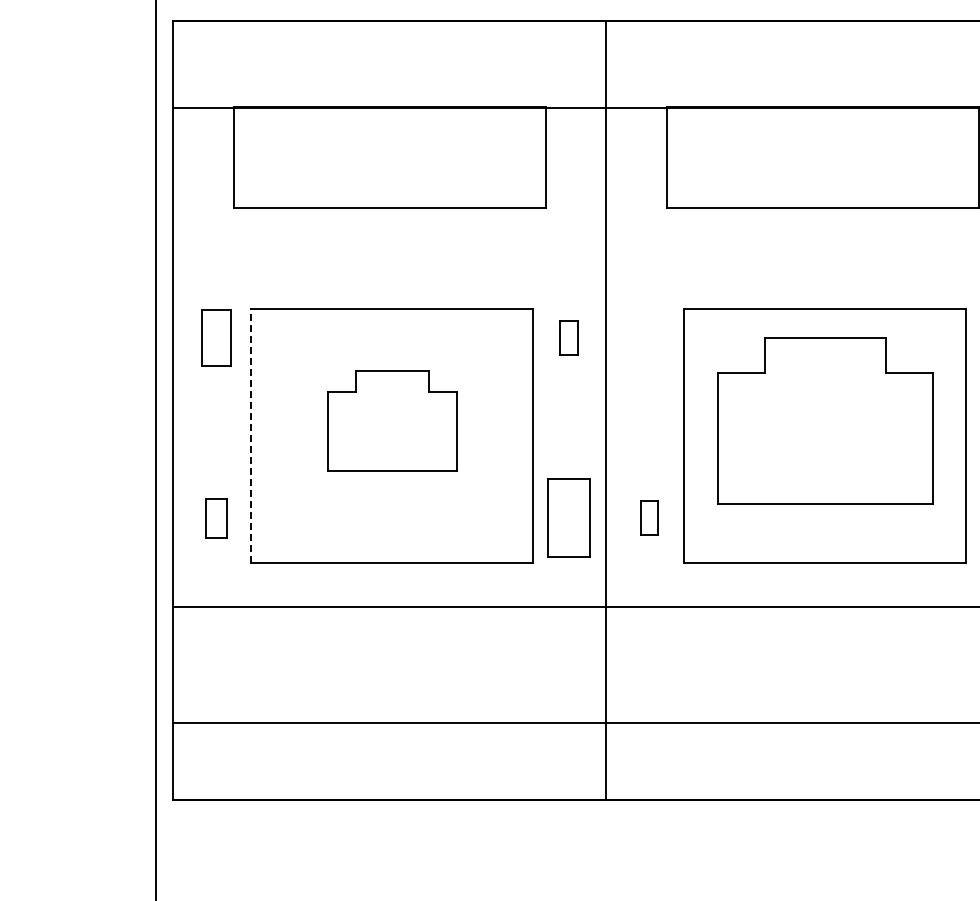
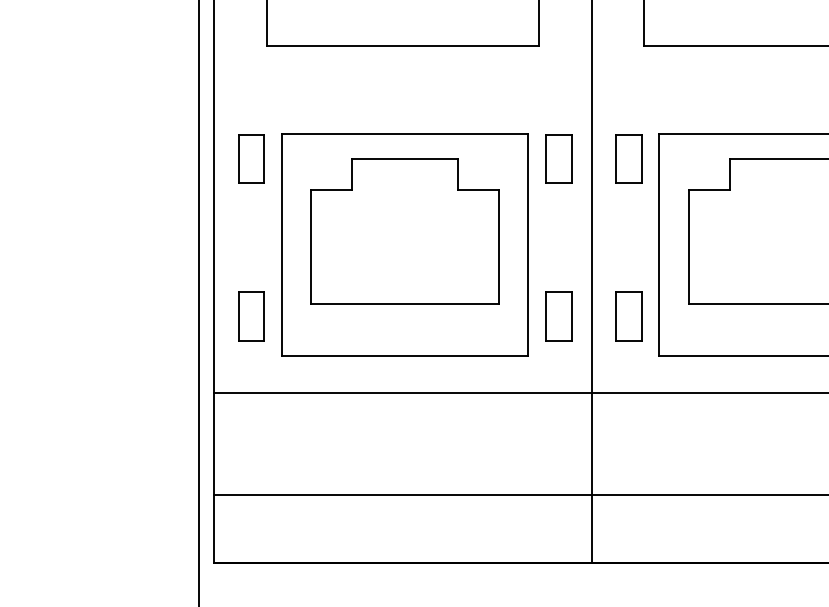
part: (568, 337) -> (558, 158), size x1.67
part: (649, 337) -> (629, 158), added
part: (392, 420) -> (405, 231), size x1.67
line: (251, 435) -> (282, 244), dashed -> solid
part: (216, 517) -> (251, 315), size x1.43
part: (568, 517) -> (558, 315), size x0.71
part: (649, 517) -> (629, 315), size x1.67

